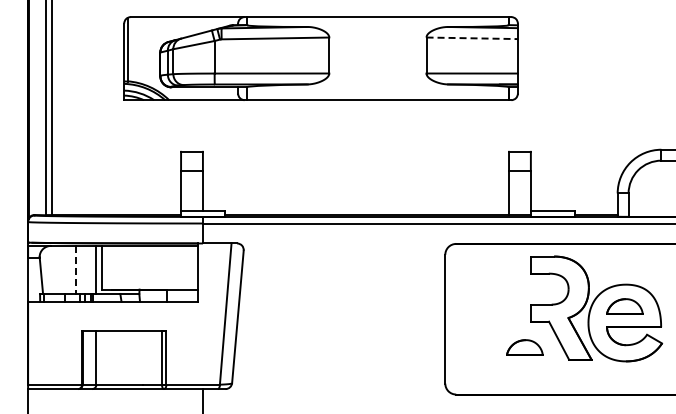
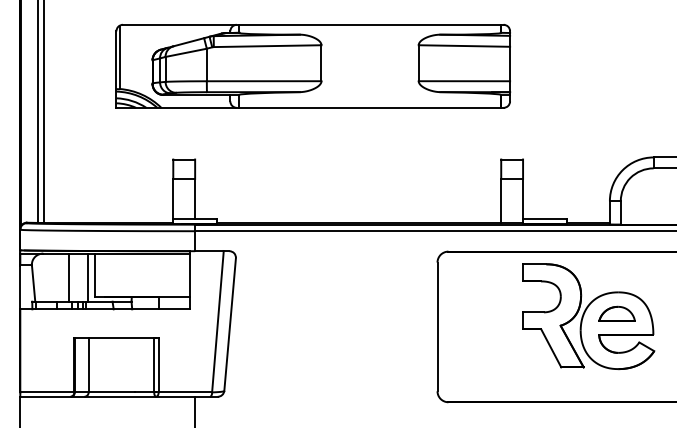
line: (472, 38) -> (464, 46), dashed -> solid
line: (76, 270) -> (68, 278), dashed -> solid
part: (524, 346) -> (516, 354), removed

